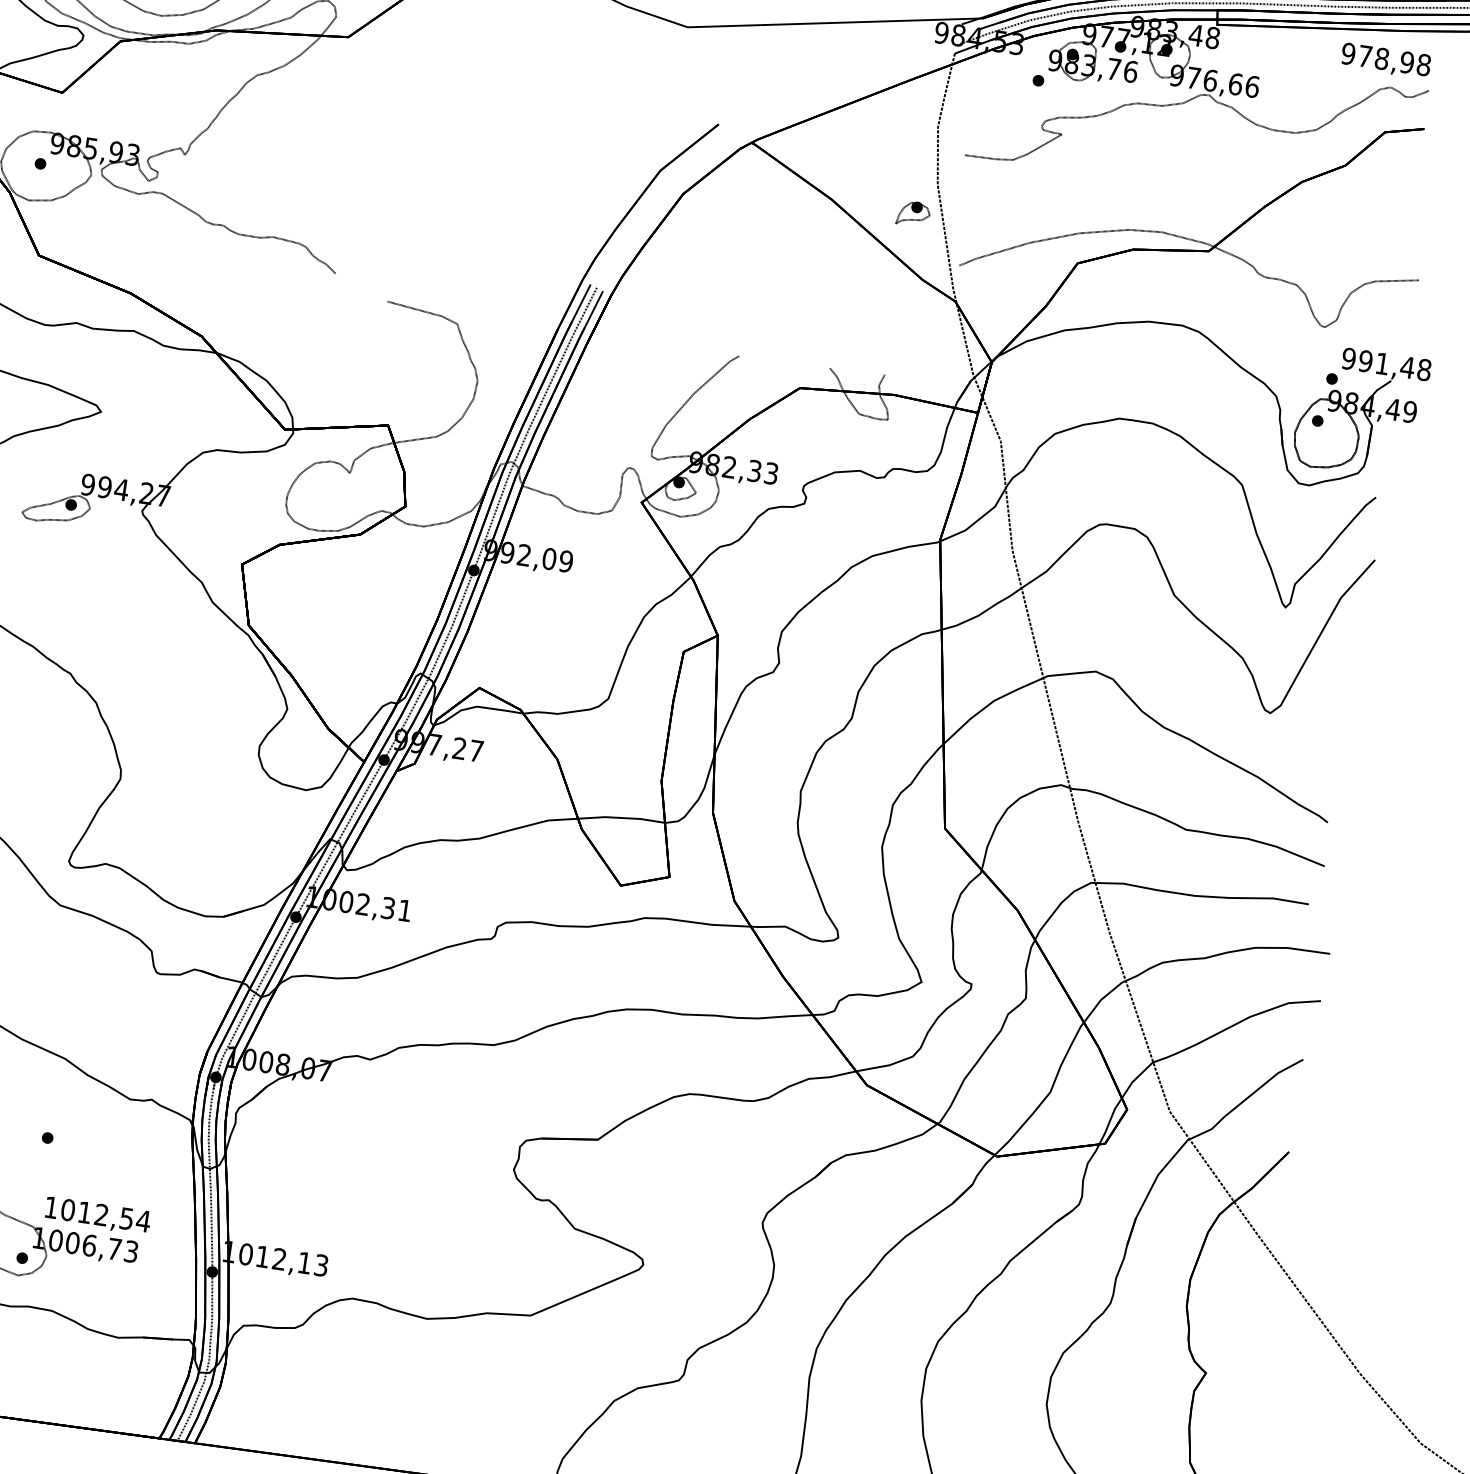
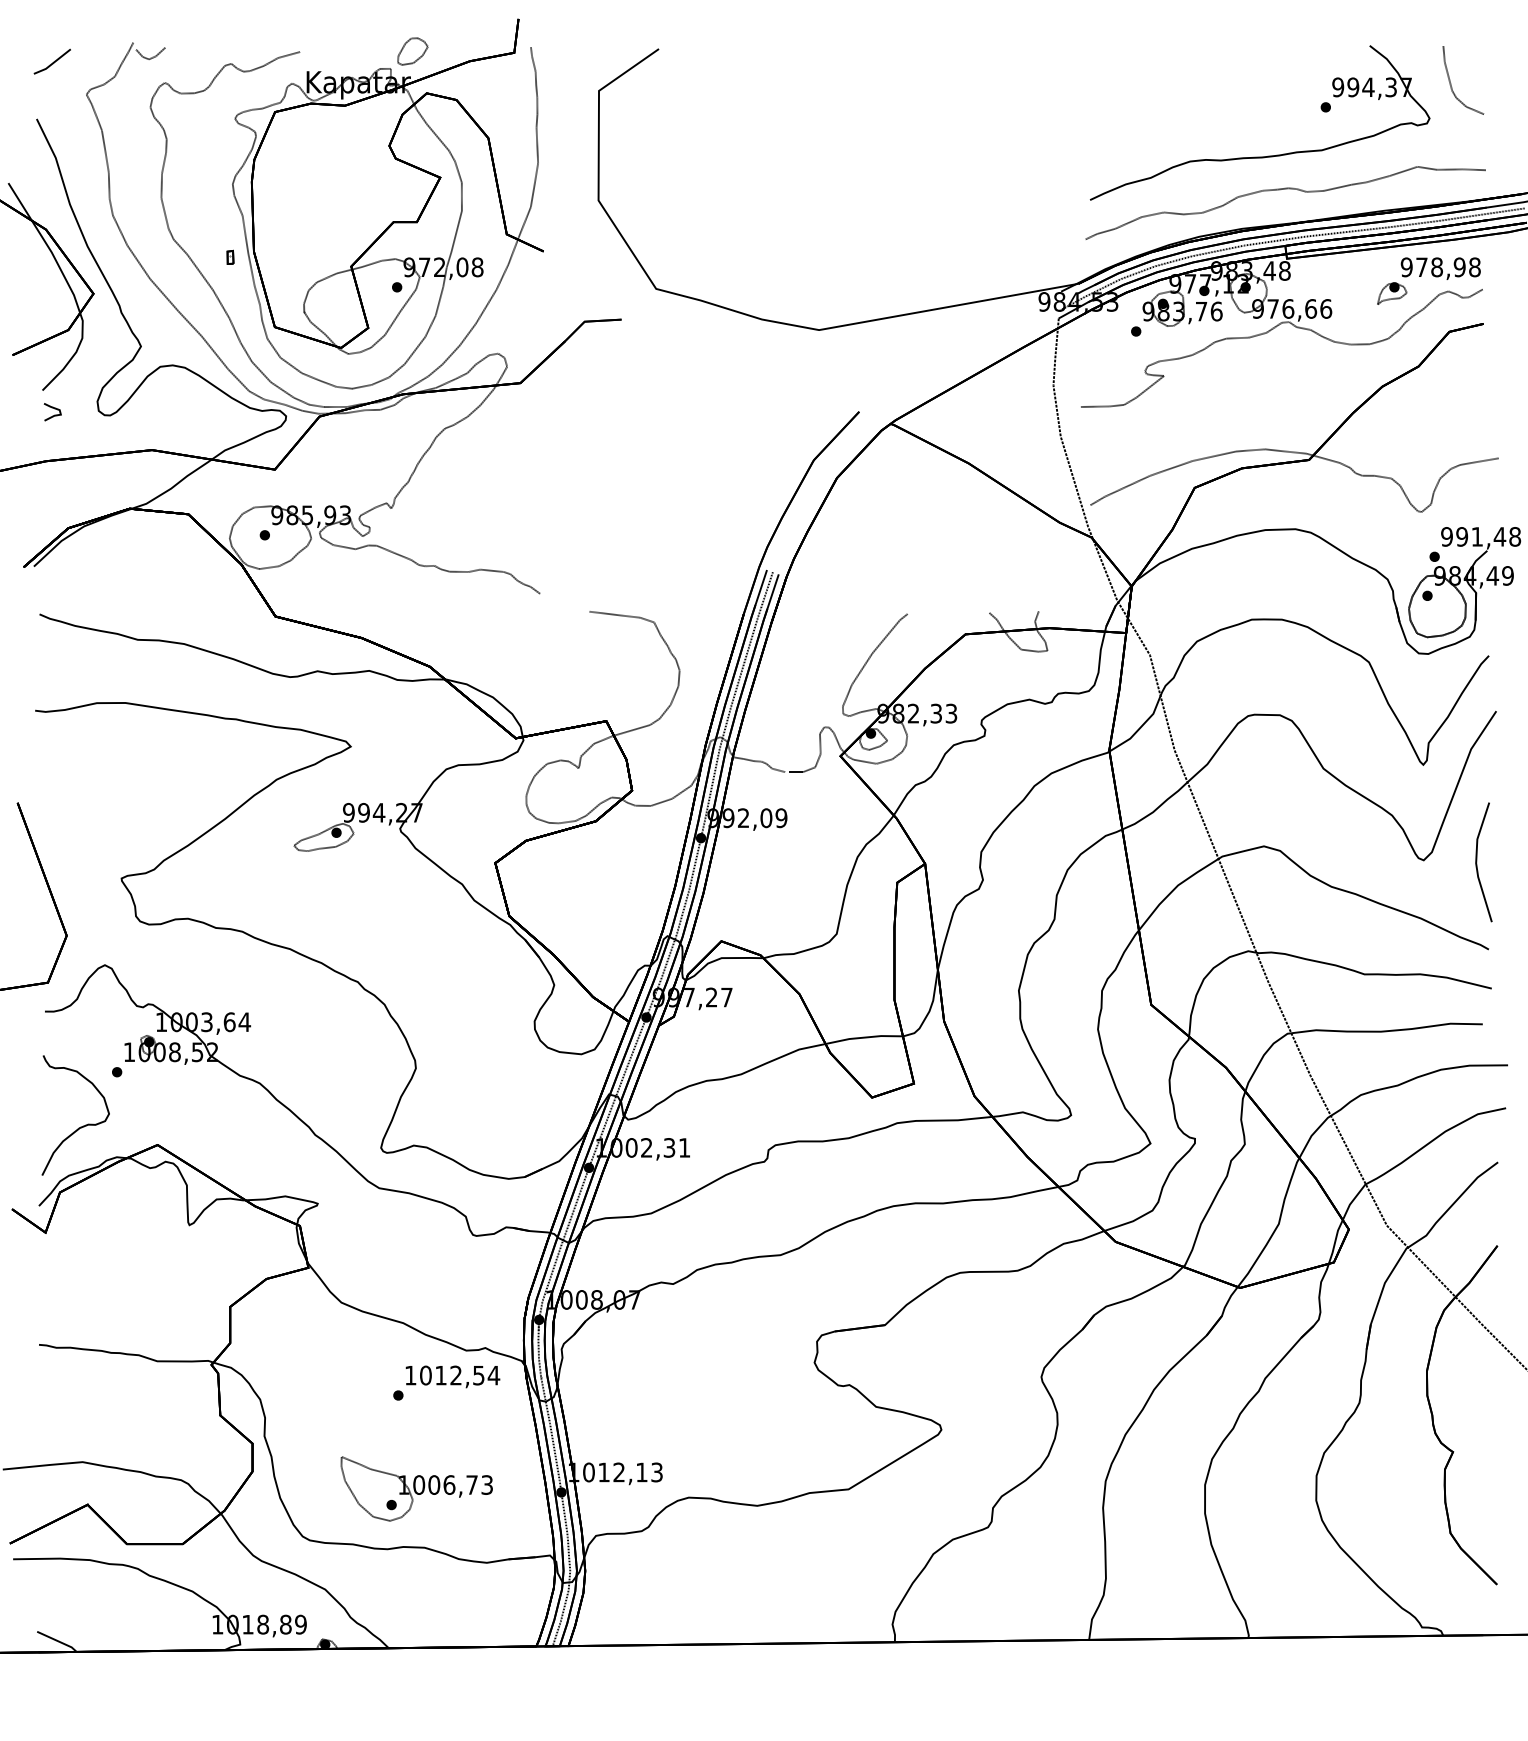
part: (913, 213) -> (1392, 293), moved
line: (1329, 724) -> (1477, 862), added
text: (97, 1215) -> (452, 1376), moved

